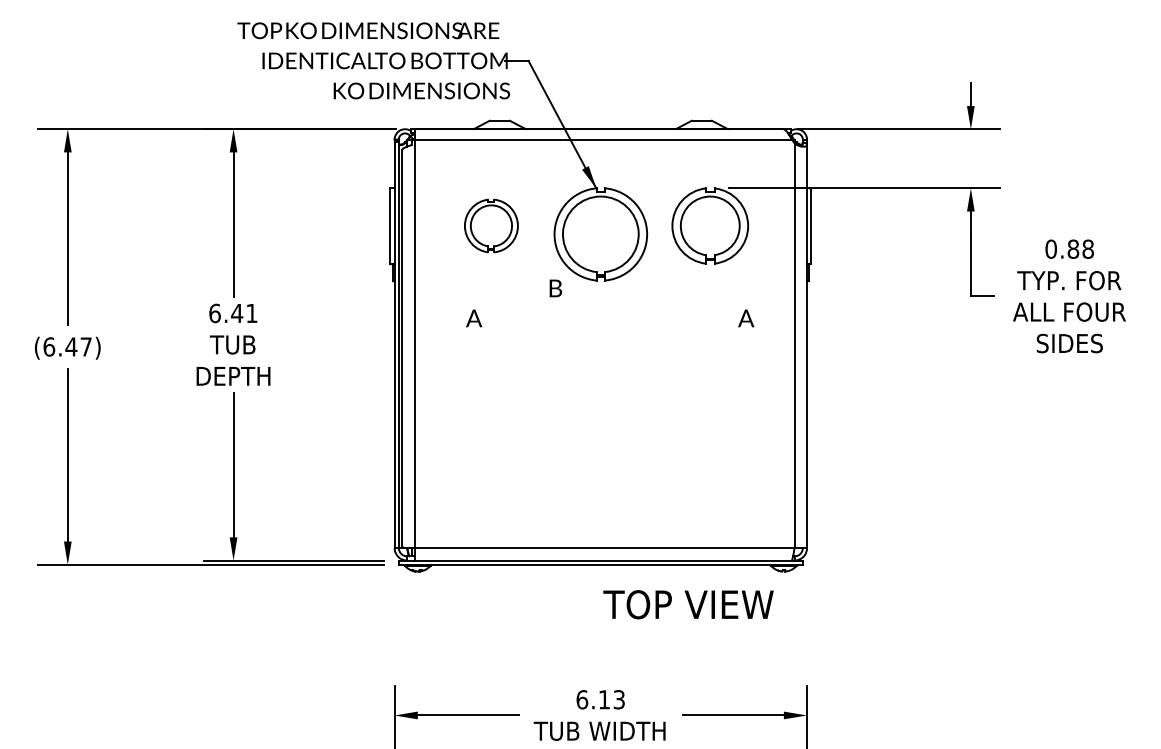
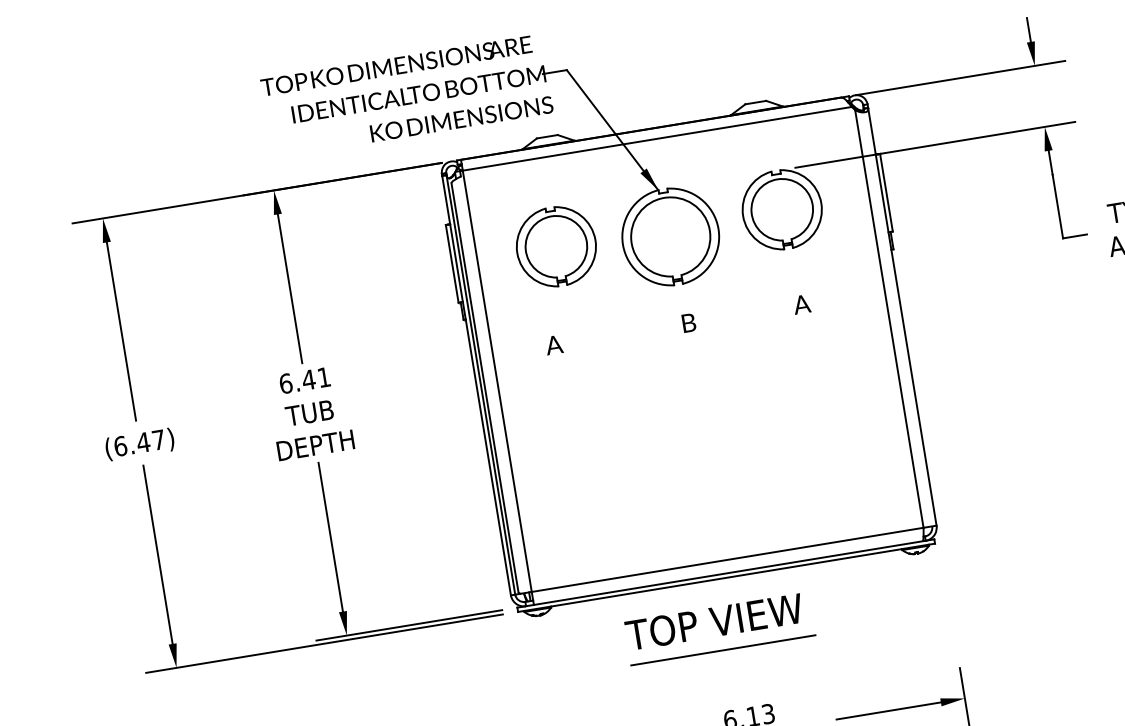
part: (491, 225) -> (556, 246), size x1.43
text: (555, 288) -> (688, 323), moved
text: (746, 318) -> (802, 304), moved
text: (688, 604) -> (714, 621), moved
line: (586, 632) -> (723, 650), added

